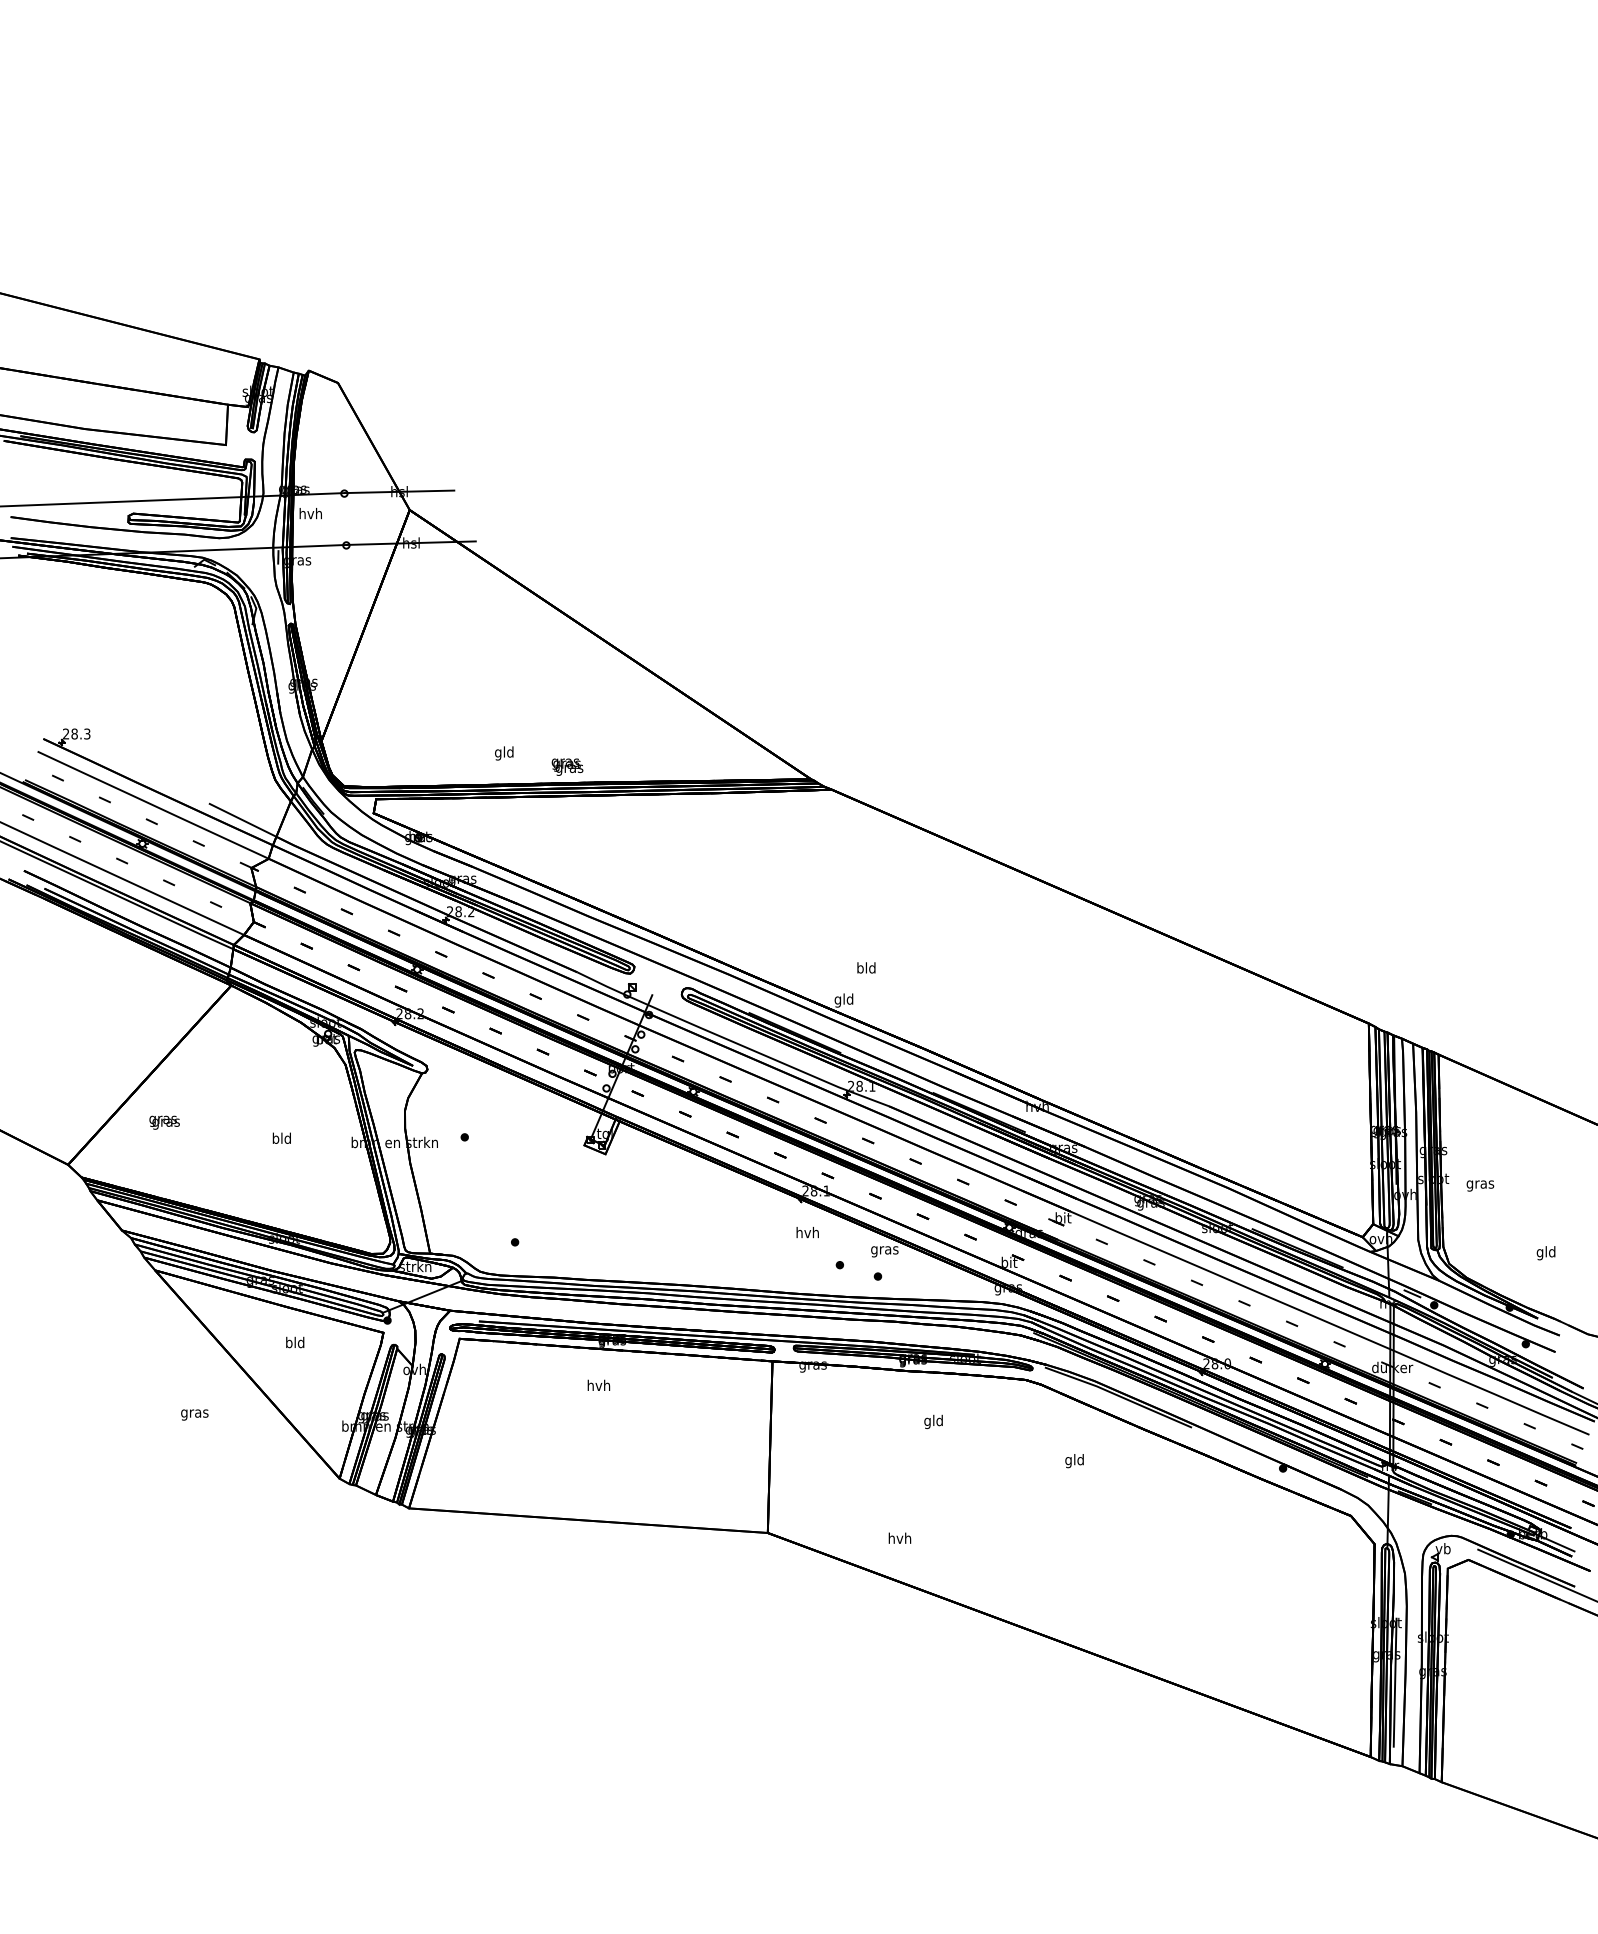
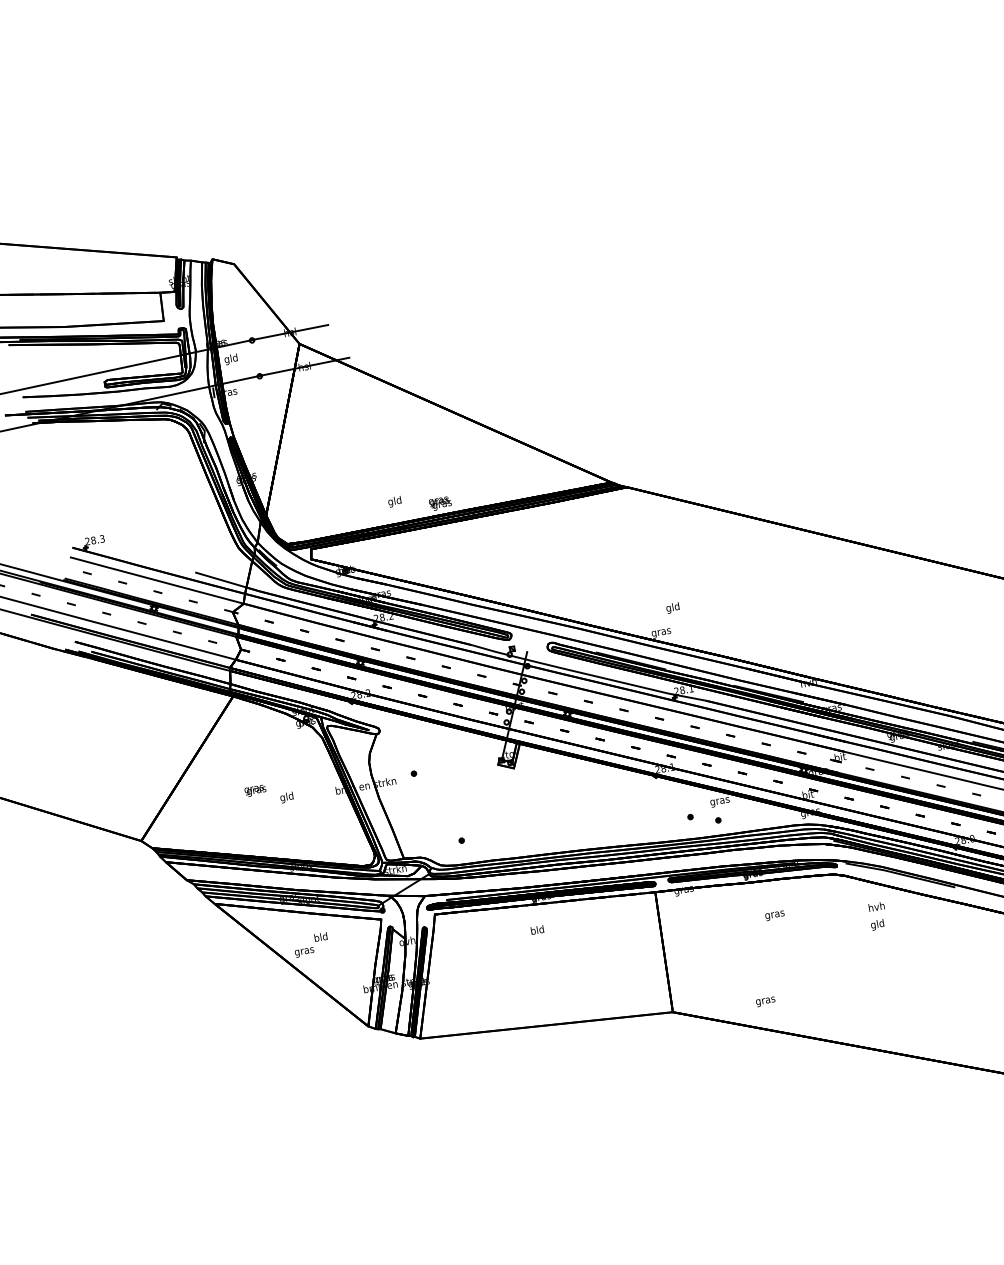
text: (310, 515) -> (231, 359), hvh -> gld
text: (860, 969) -> (668, 608), bld -> gld
text: (843, 1000) -> (660, 632), gld -> gras
text: (164, 1122) -> (255, 790), moved
text: (275, 1139) -> (282, 798), bld -> gld
text: (807, 1232) -> (876, 906), moved
text: (598, 1385) -> (537, 930), hvh -> bld
text: (194, 1414) -> (304, 952), moved
text: (933, 1421) -> (774, 914), gld -> gras
text: (899, 1539) -> (765, 1000), hvh -> gras

